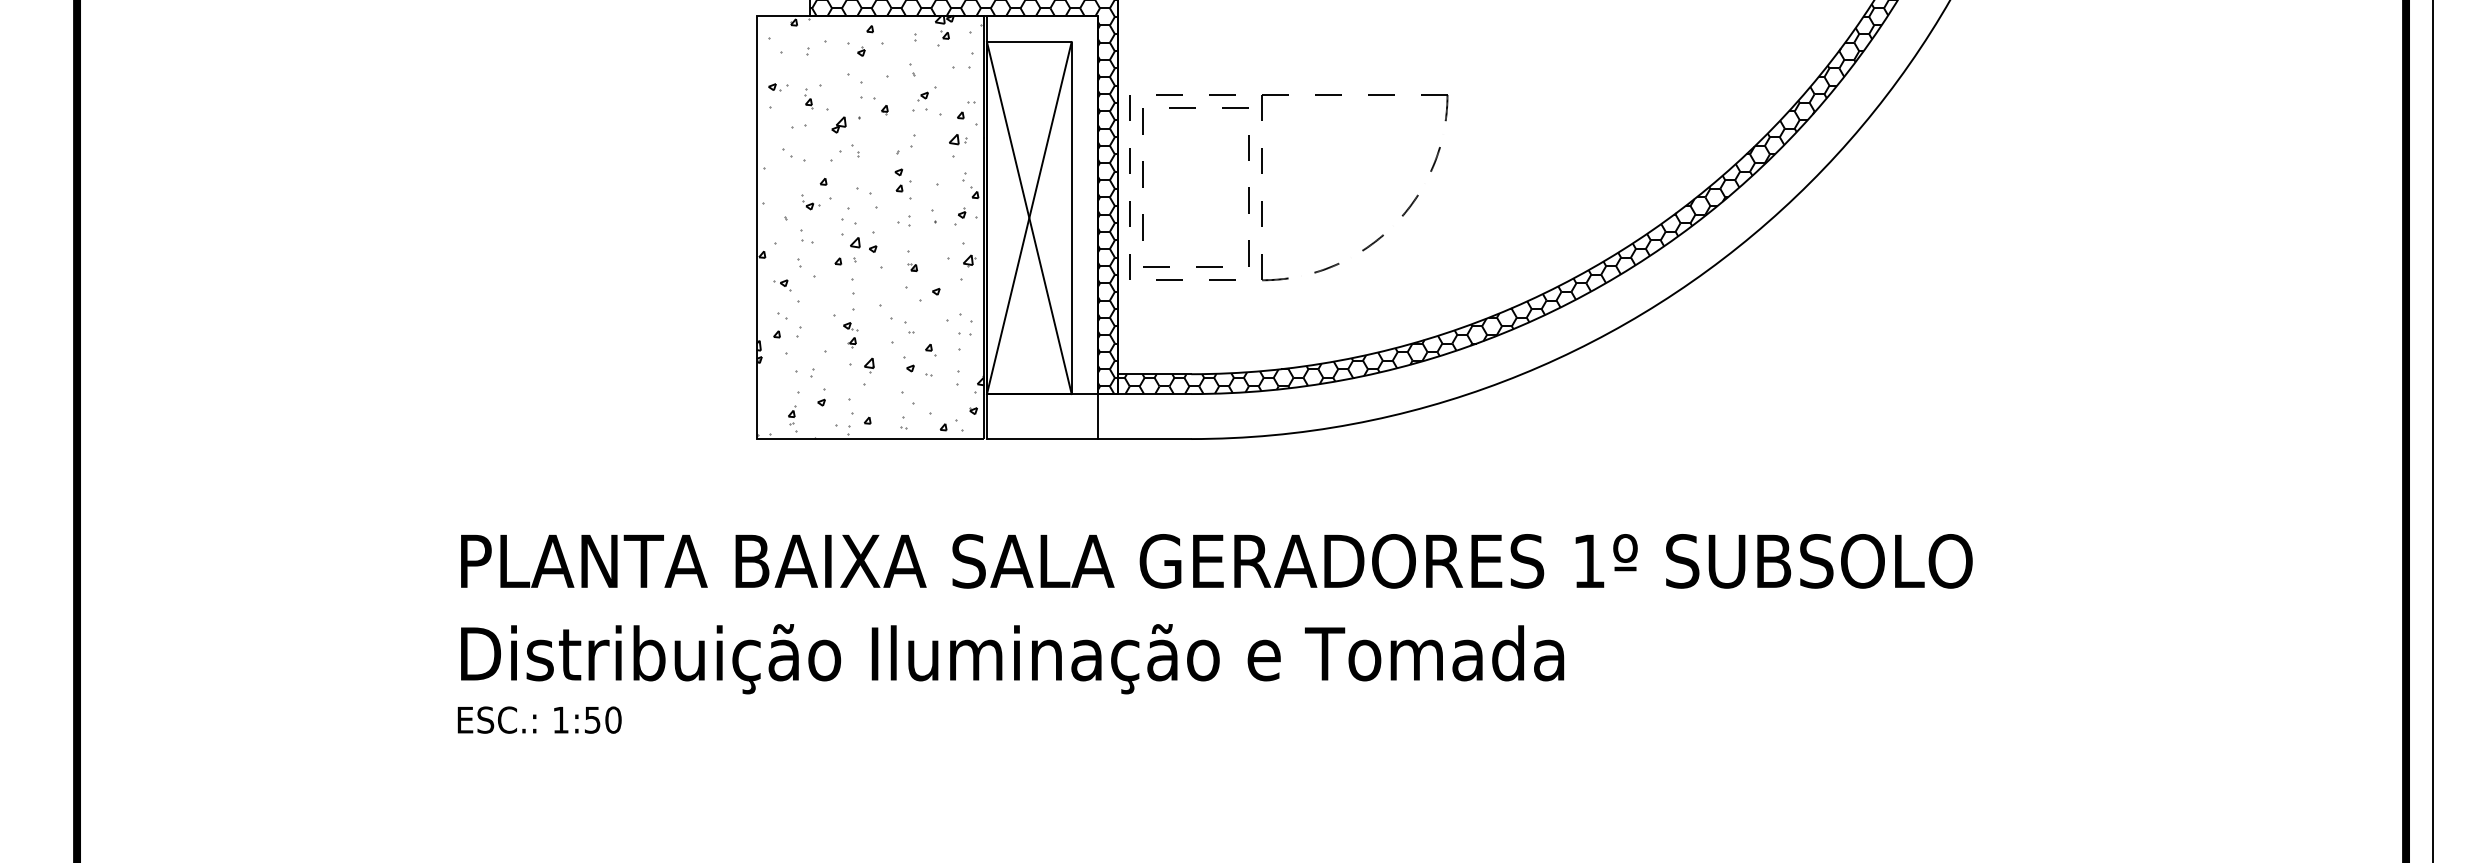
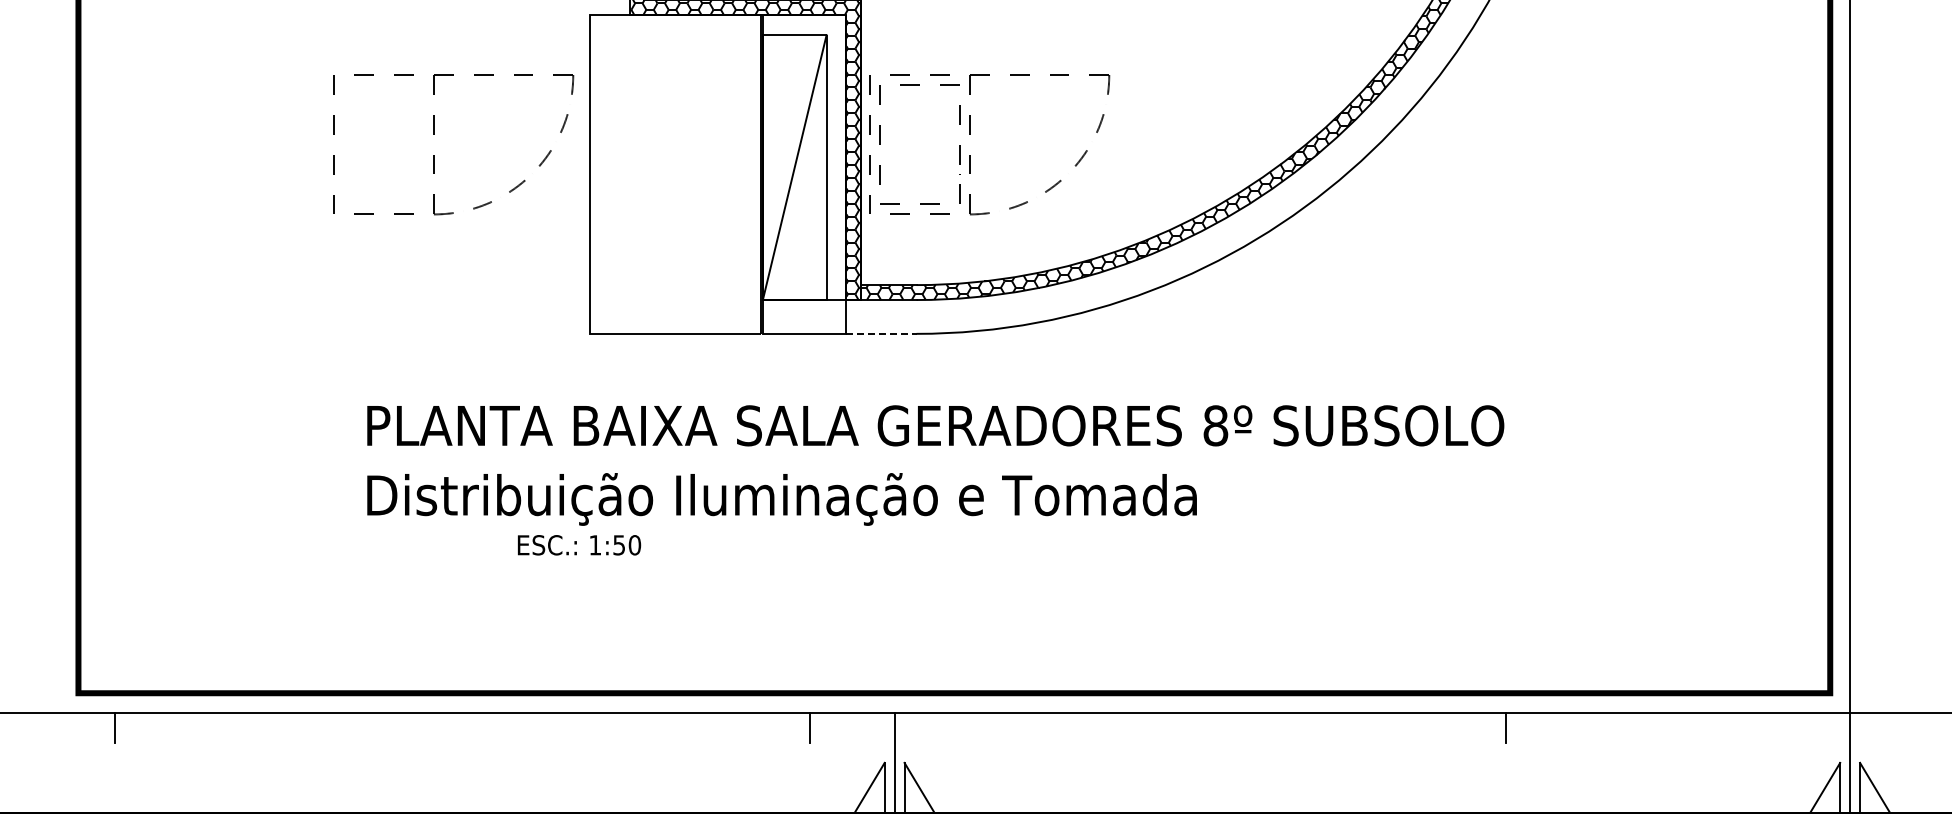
part: (550, 174) -> (434, 134), added
line: (1029, 217) -> (794, 167), removed
hatch: (869, 225) -> (674, 173), removed
line: (1146, 438) -> (882, 333), solid -> dashed
text: (1588, 560) -> (1215, 425), 1º -> 8º
text: (539, 720) -> (579, 545), moved

